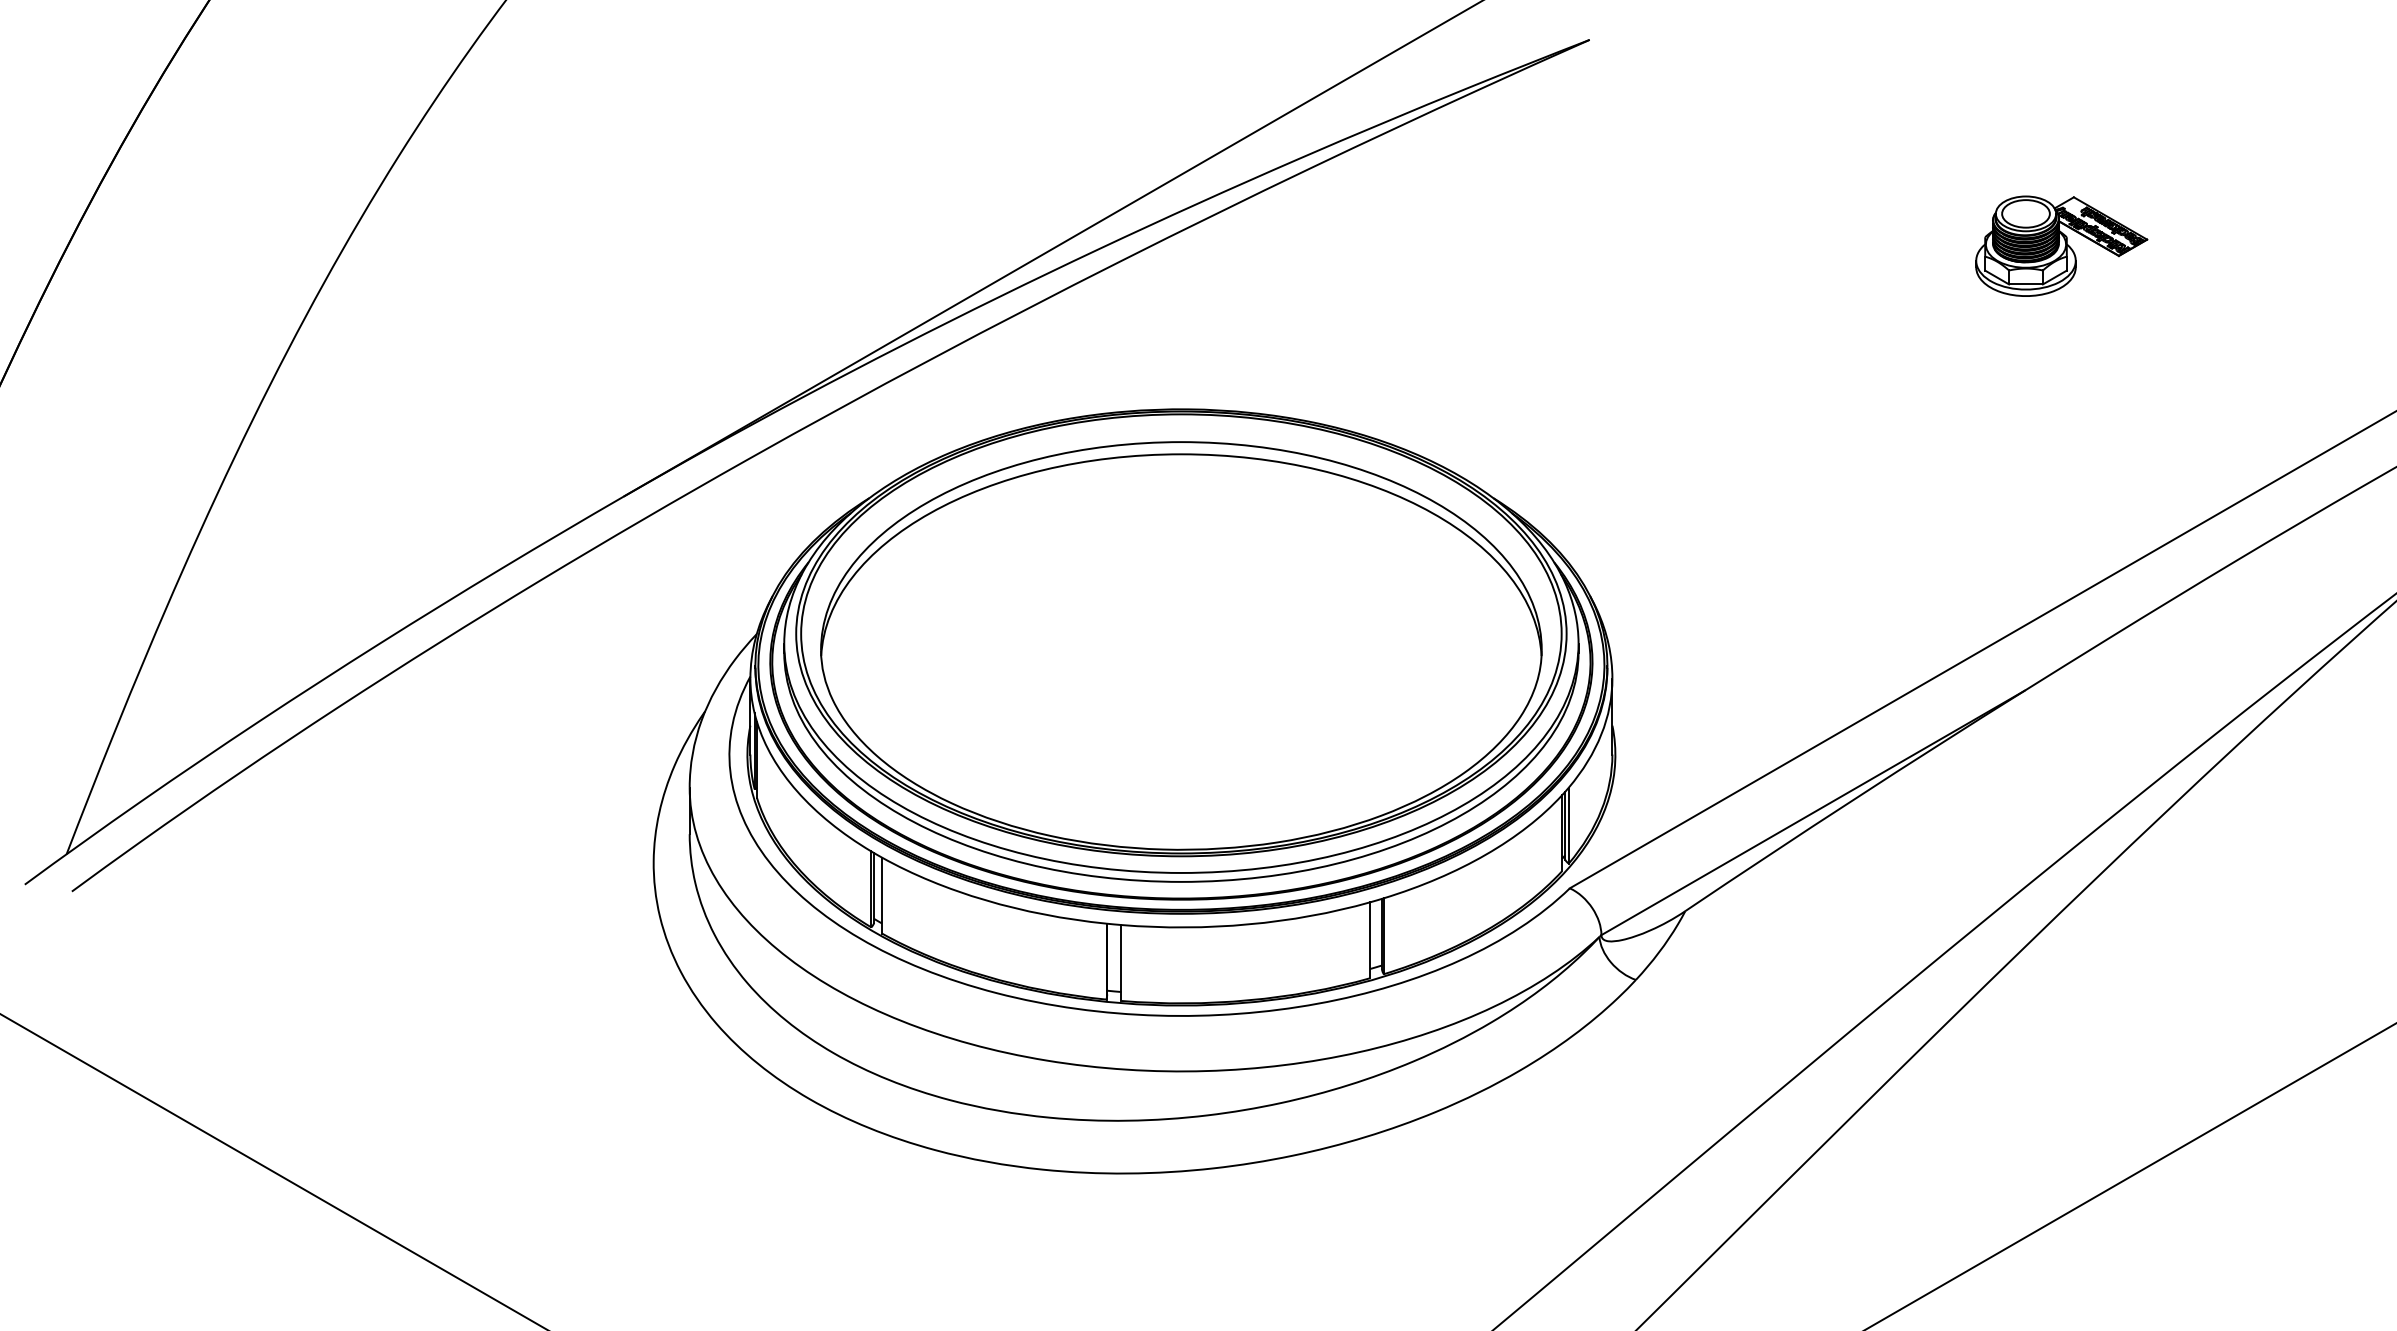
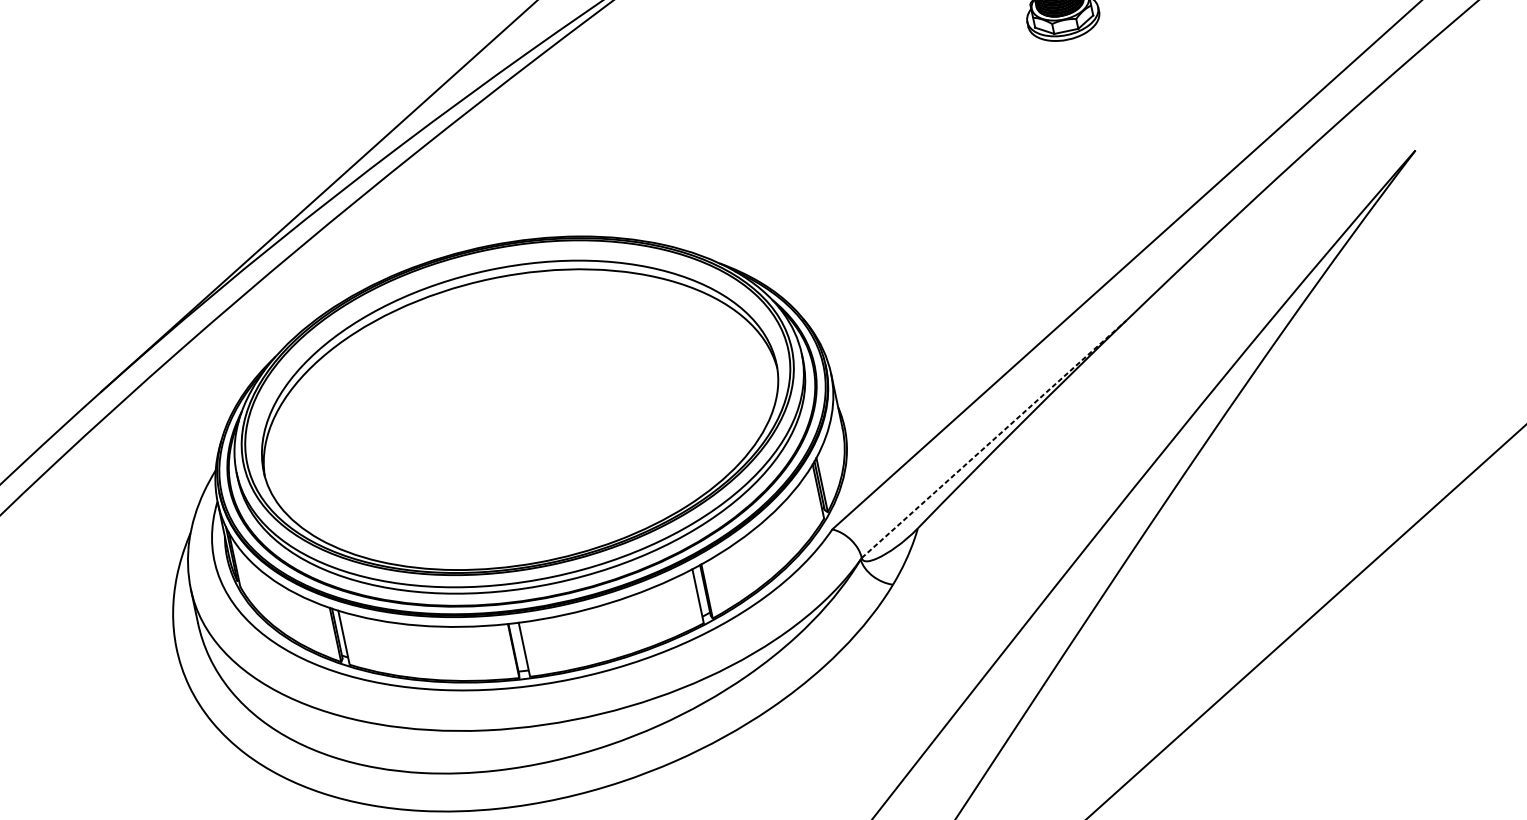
line: (1813, 812) -> (994, 438), solid -> dashed

